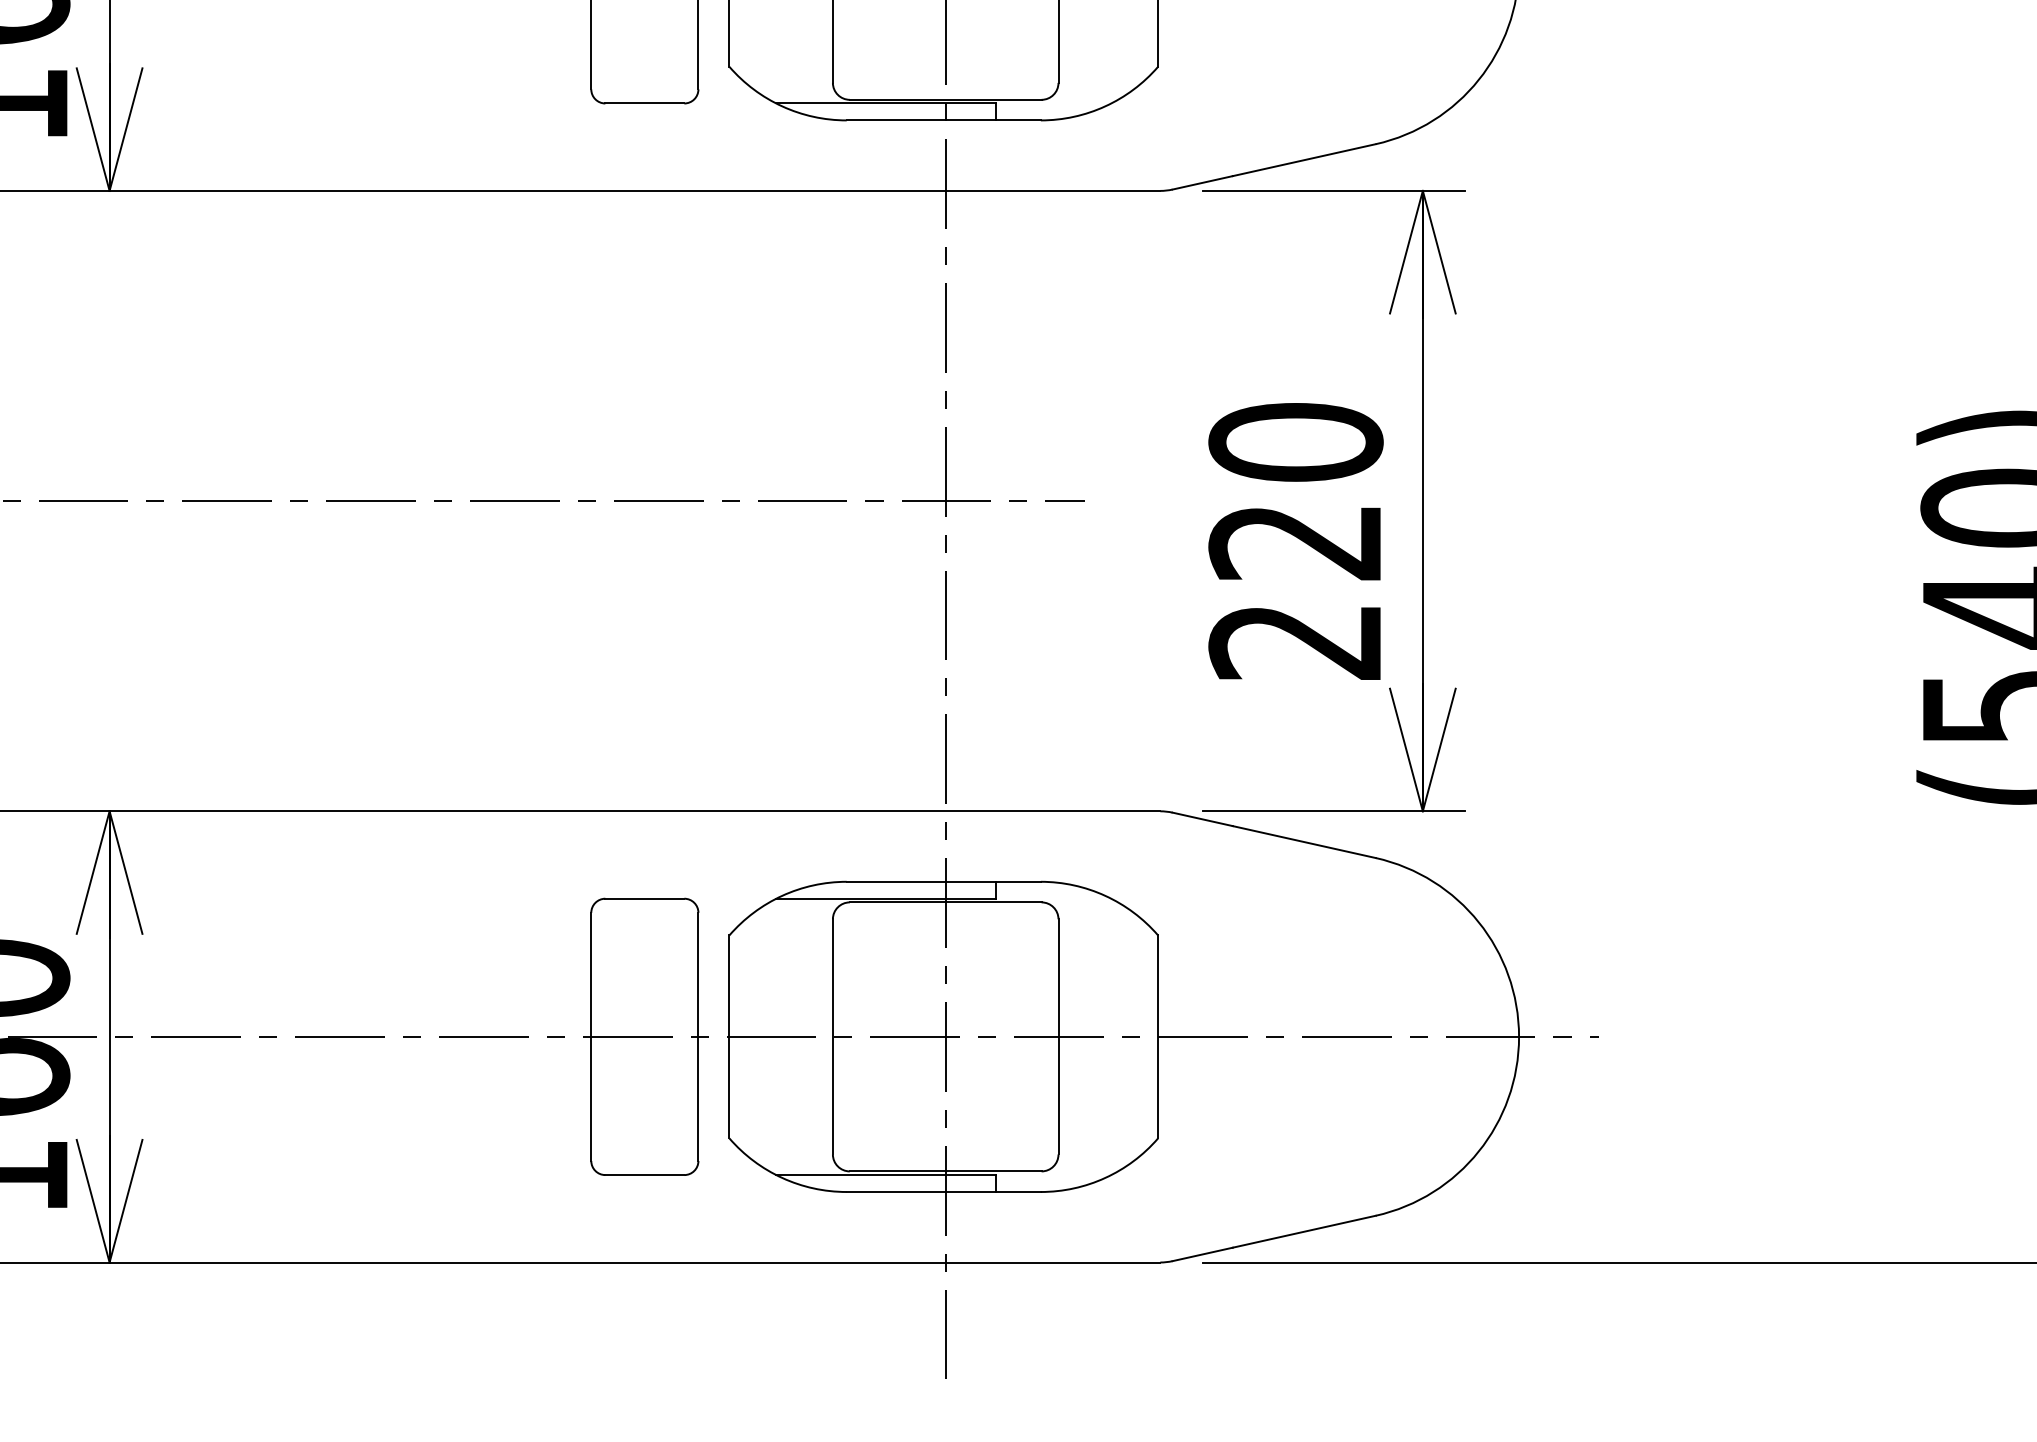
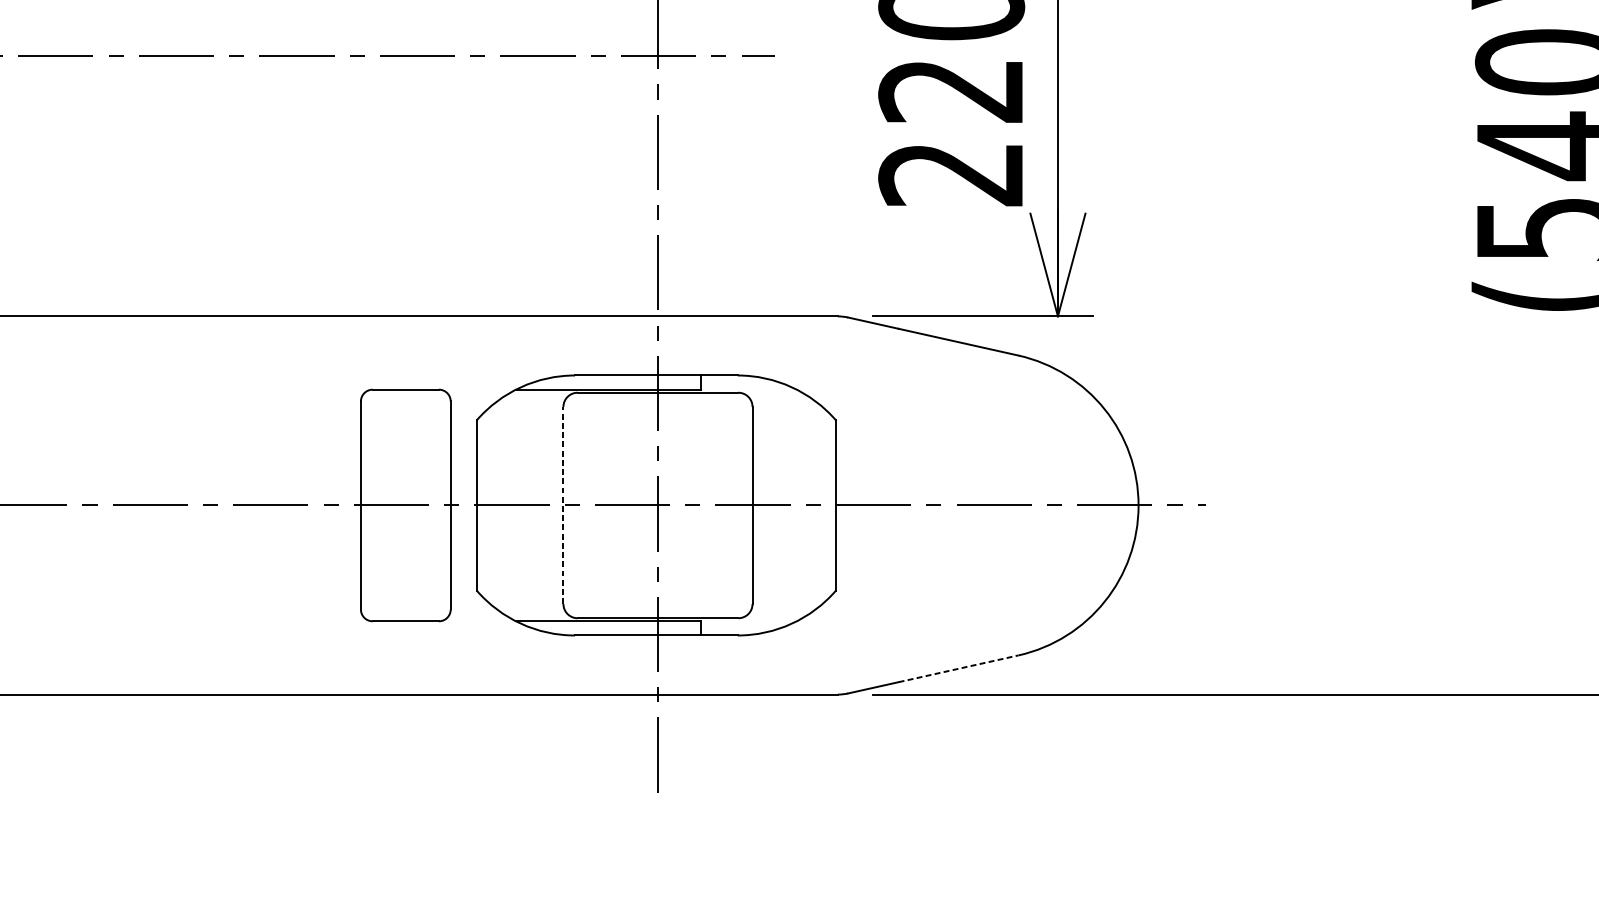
line: (832, 1036) -> (563, 505), solid -> dashed
line: (1304, 1231) -> (958, 668), solid -> dashed

